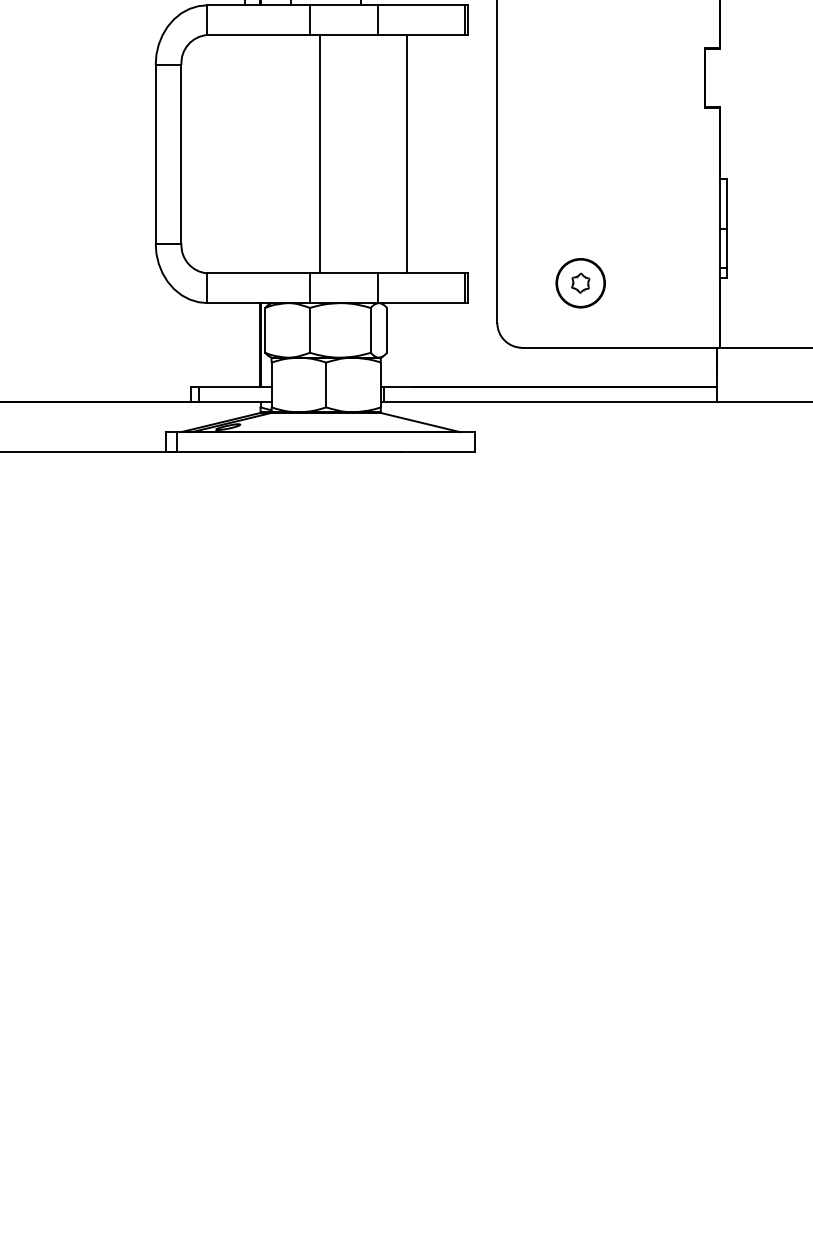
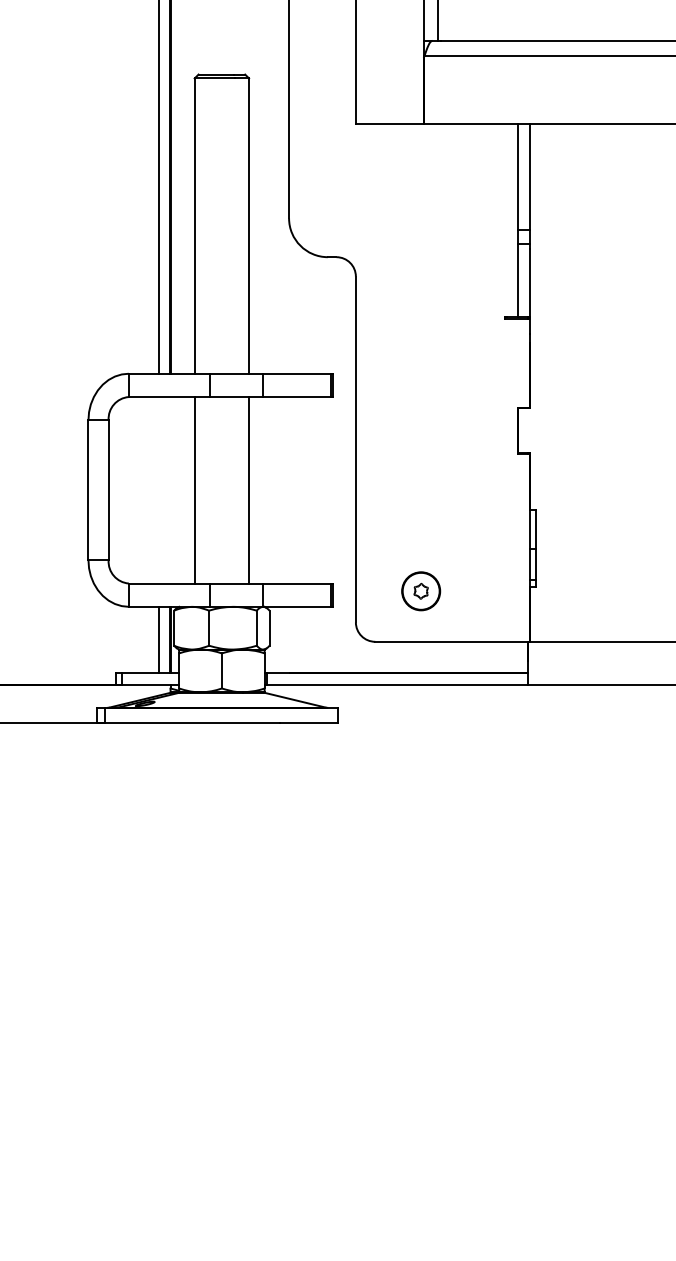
line: (319, 154) -> (194, 490), moved
line: (407, 154) -> (249, 490), moved
line: (245, 344) -> (158, 639), added

